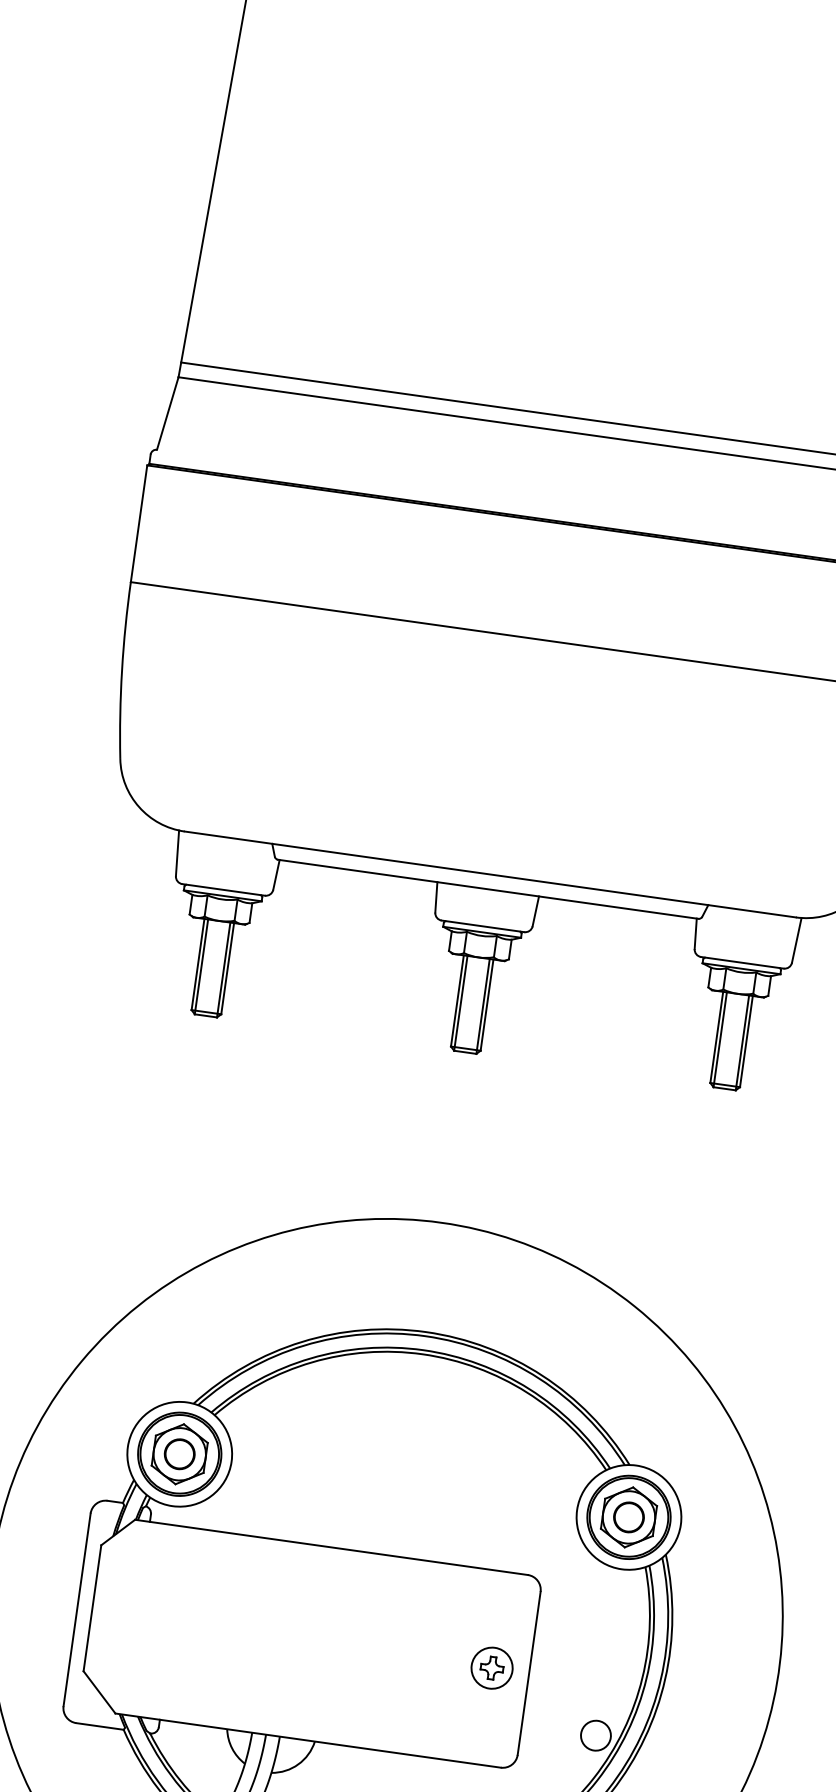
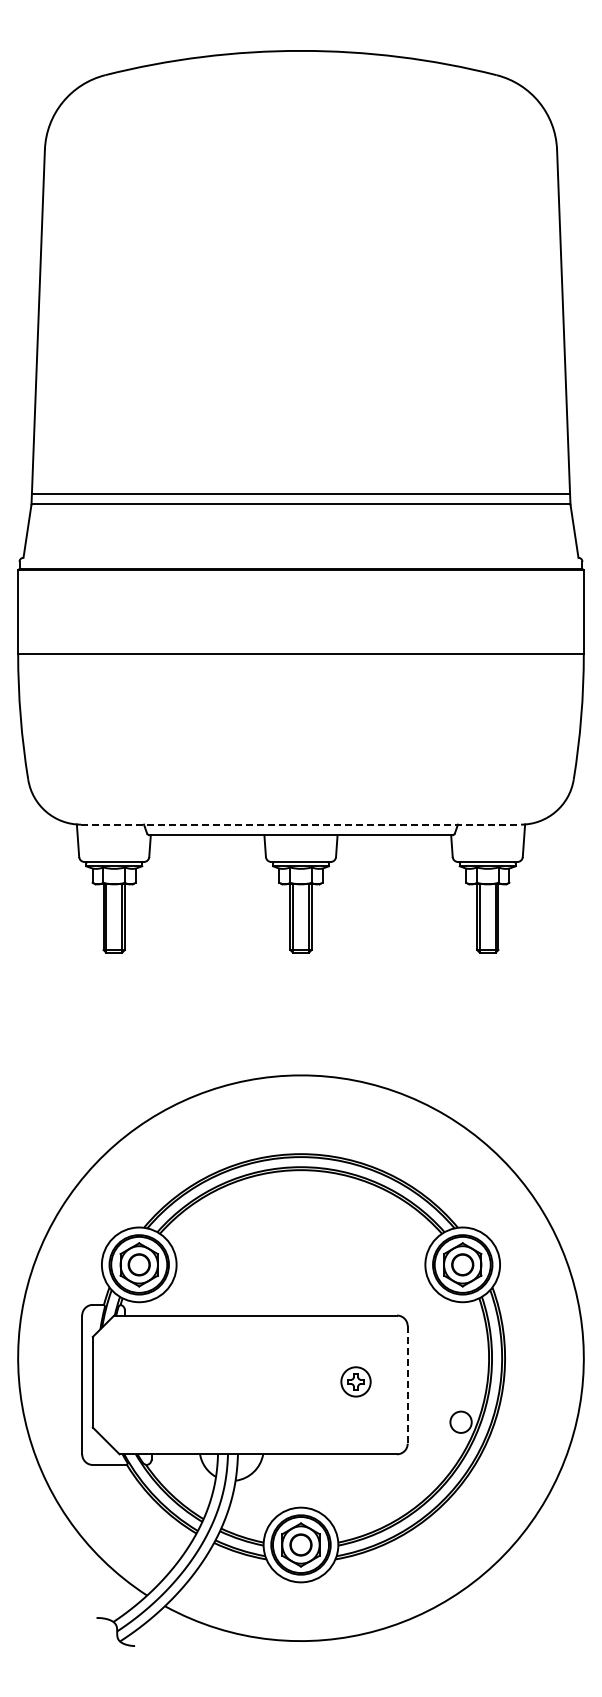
line: (491, 874) -> (301, 824), solid -> dashed
part: (491, 1667) -> (355, 1381), moved
line: (528, 1672) -> (407, 1384), solid -> dashed

